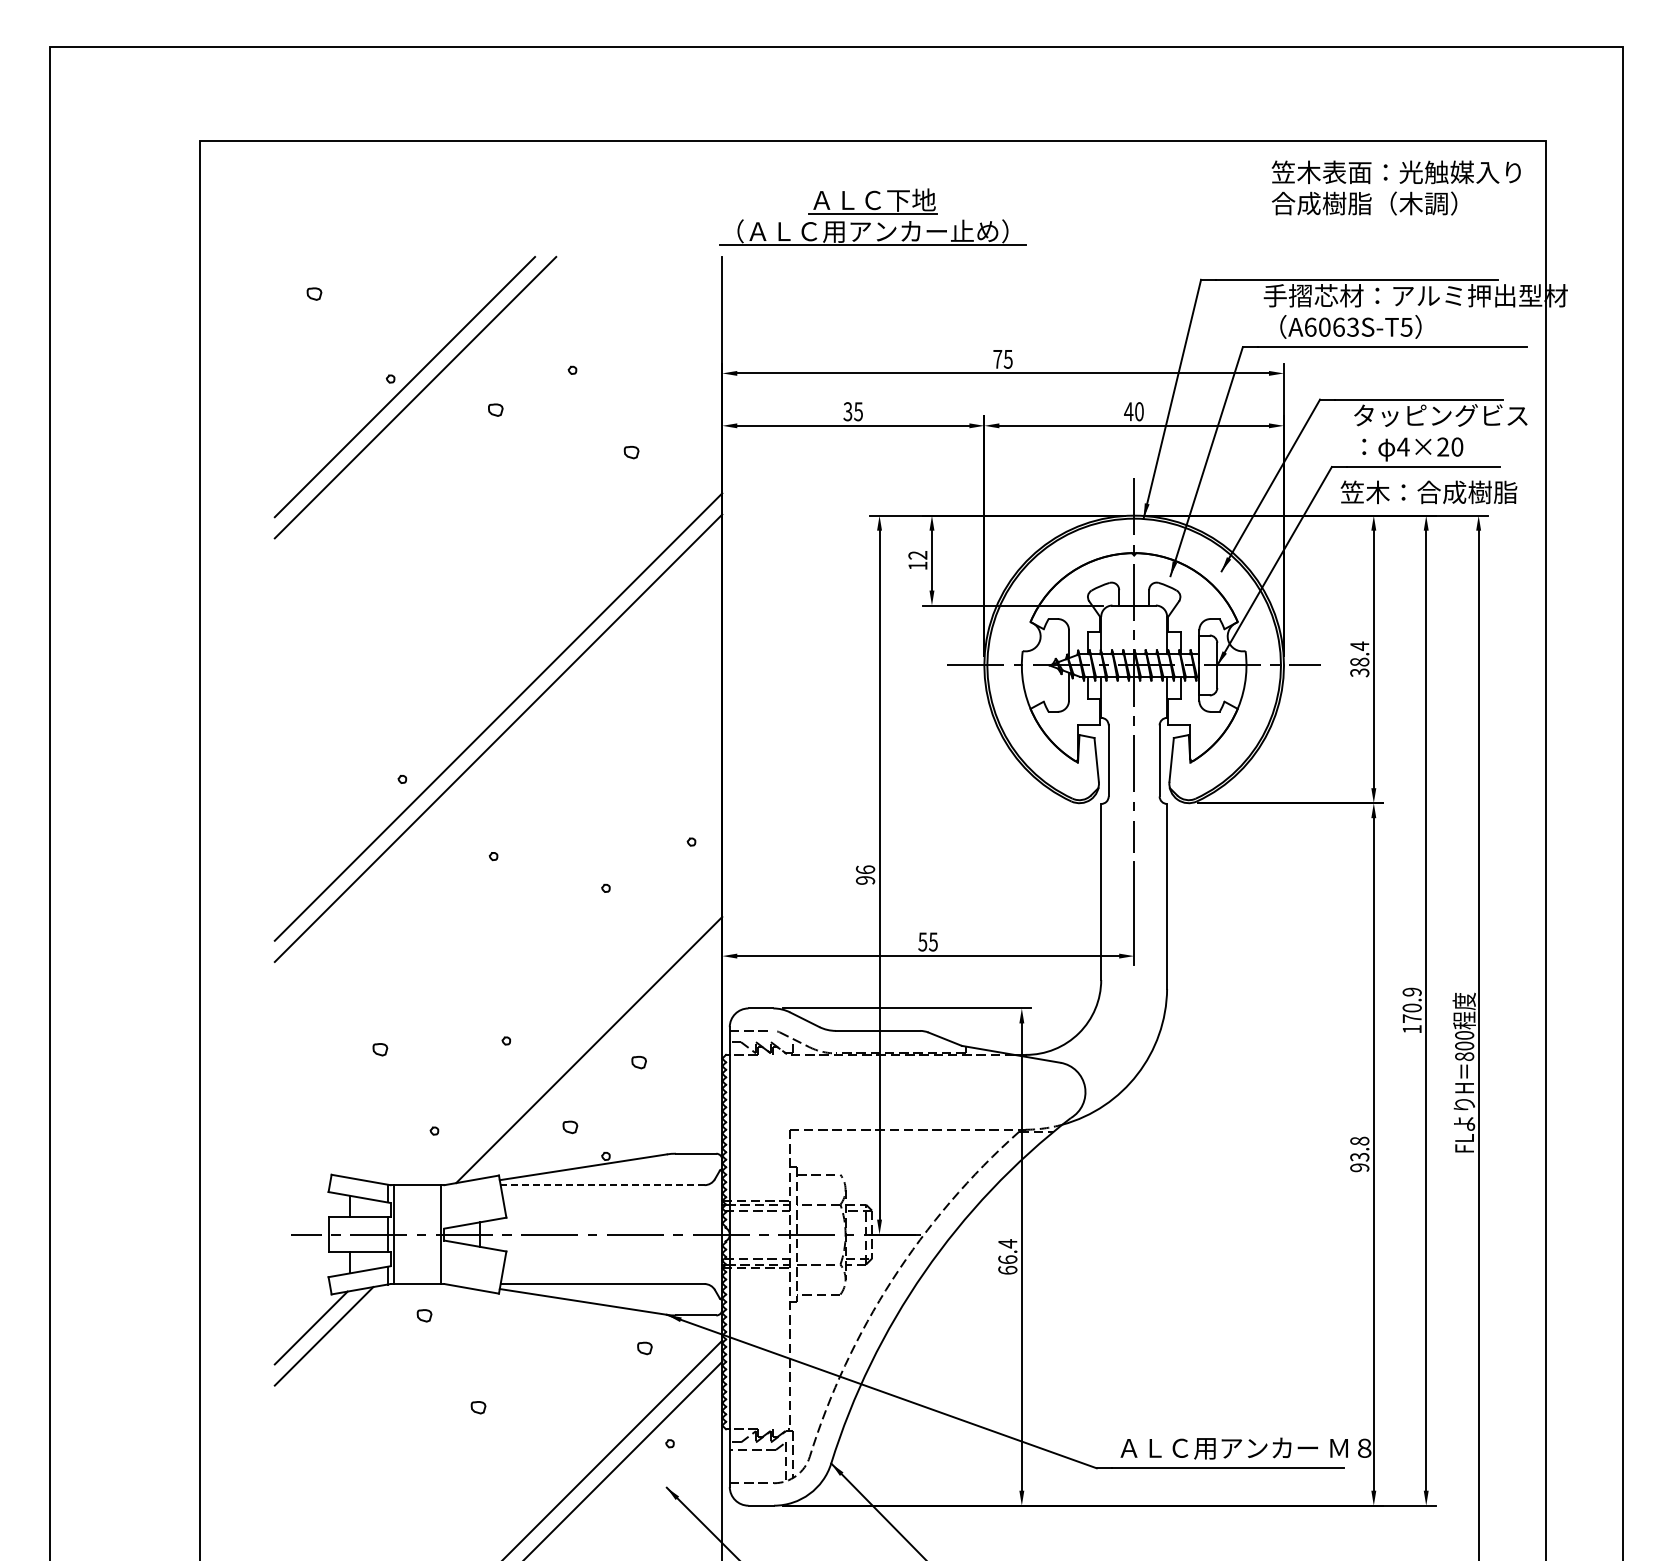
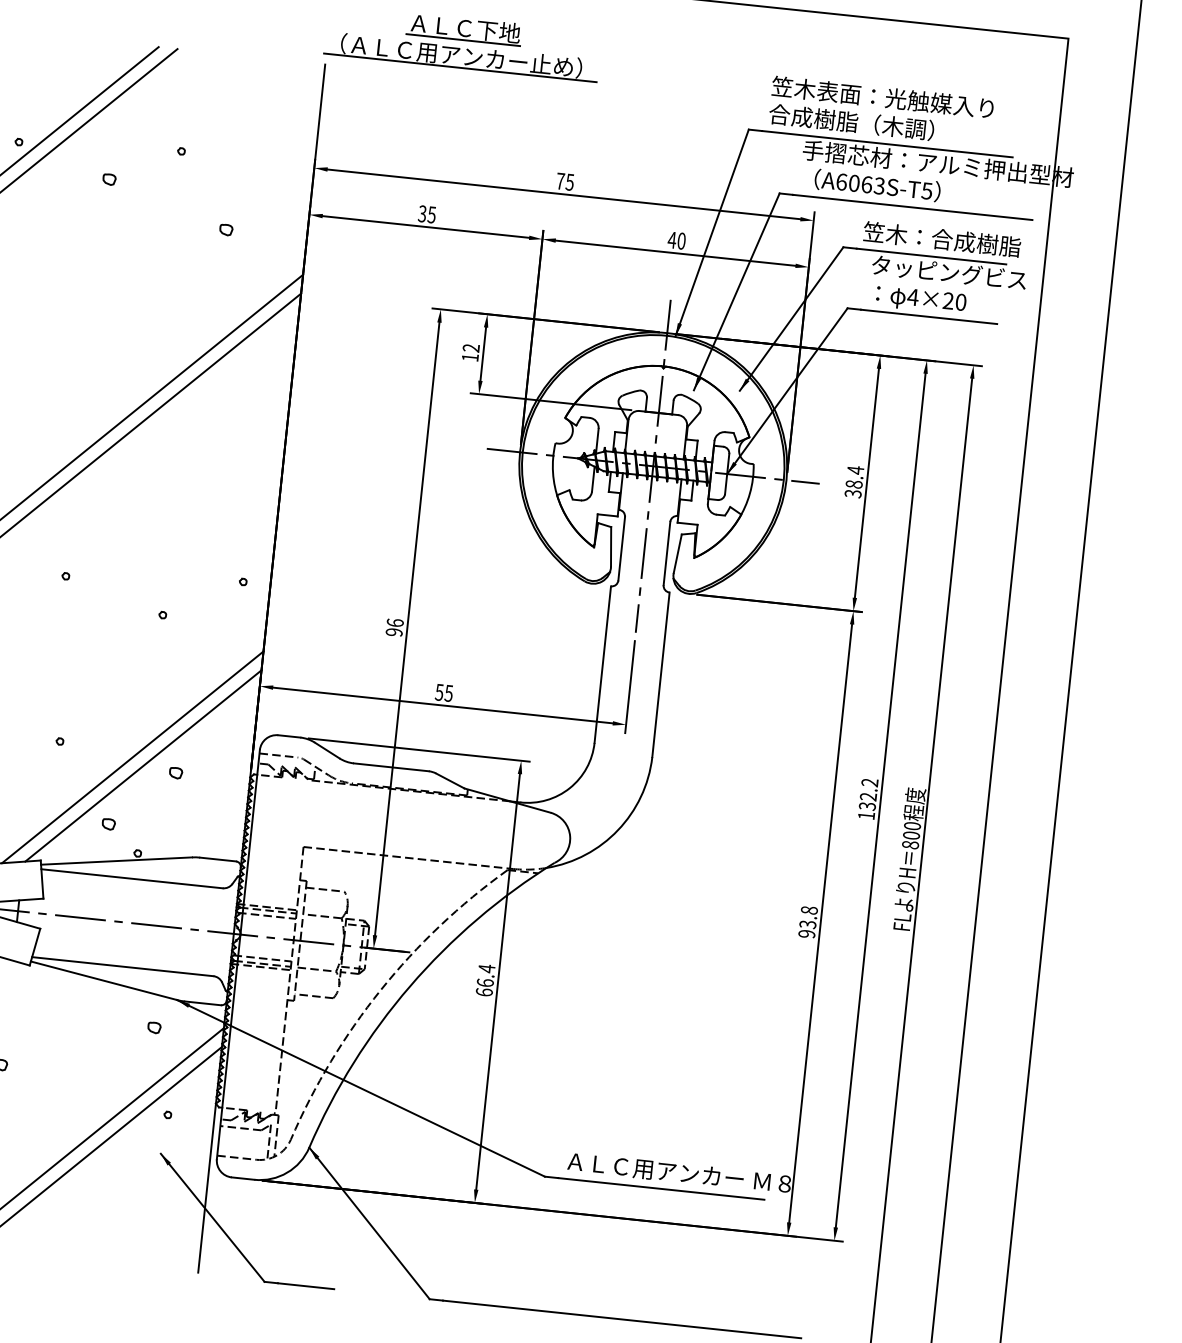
text: (1395, 187) -> (880, 110), moved
text: (1428, 492) -> (941, 239), moved
text: (1411, 1005) -> (868, 794), 170.9 -> 132.2
line: (601, 1058) -> (142, 766), added
line: (602, 1185) -> (131, 879), dashed -> solid

